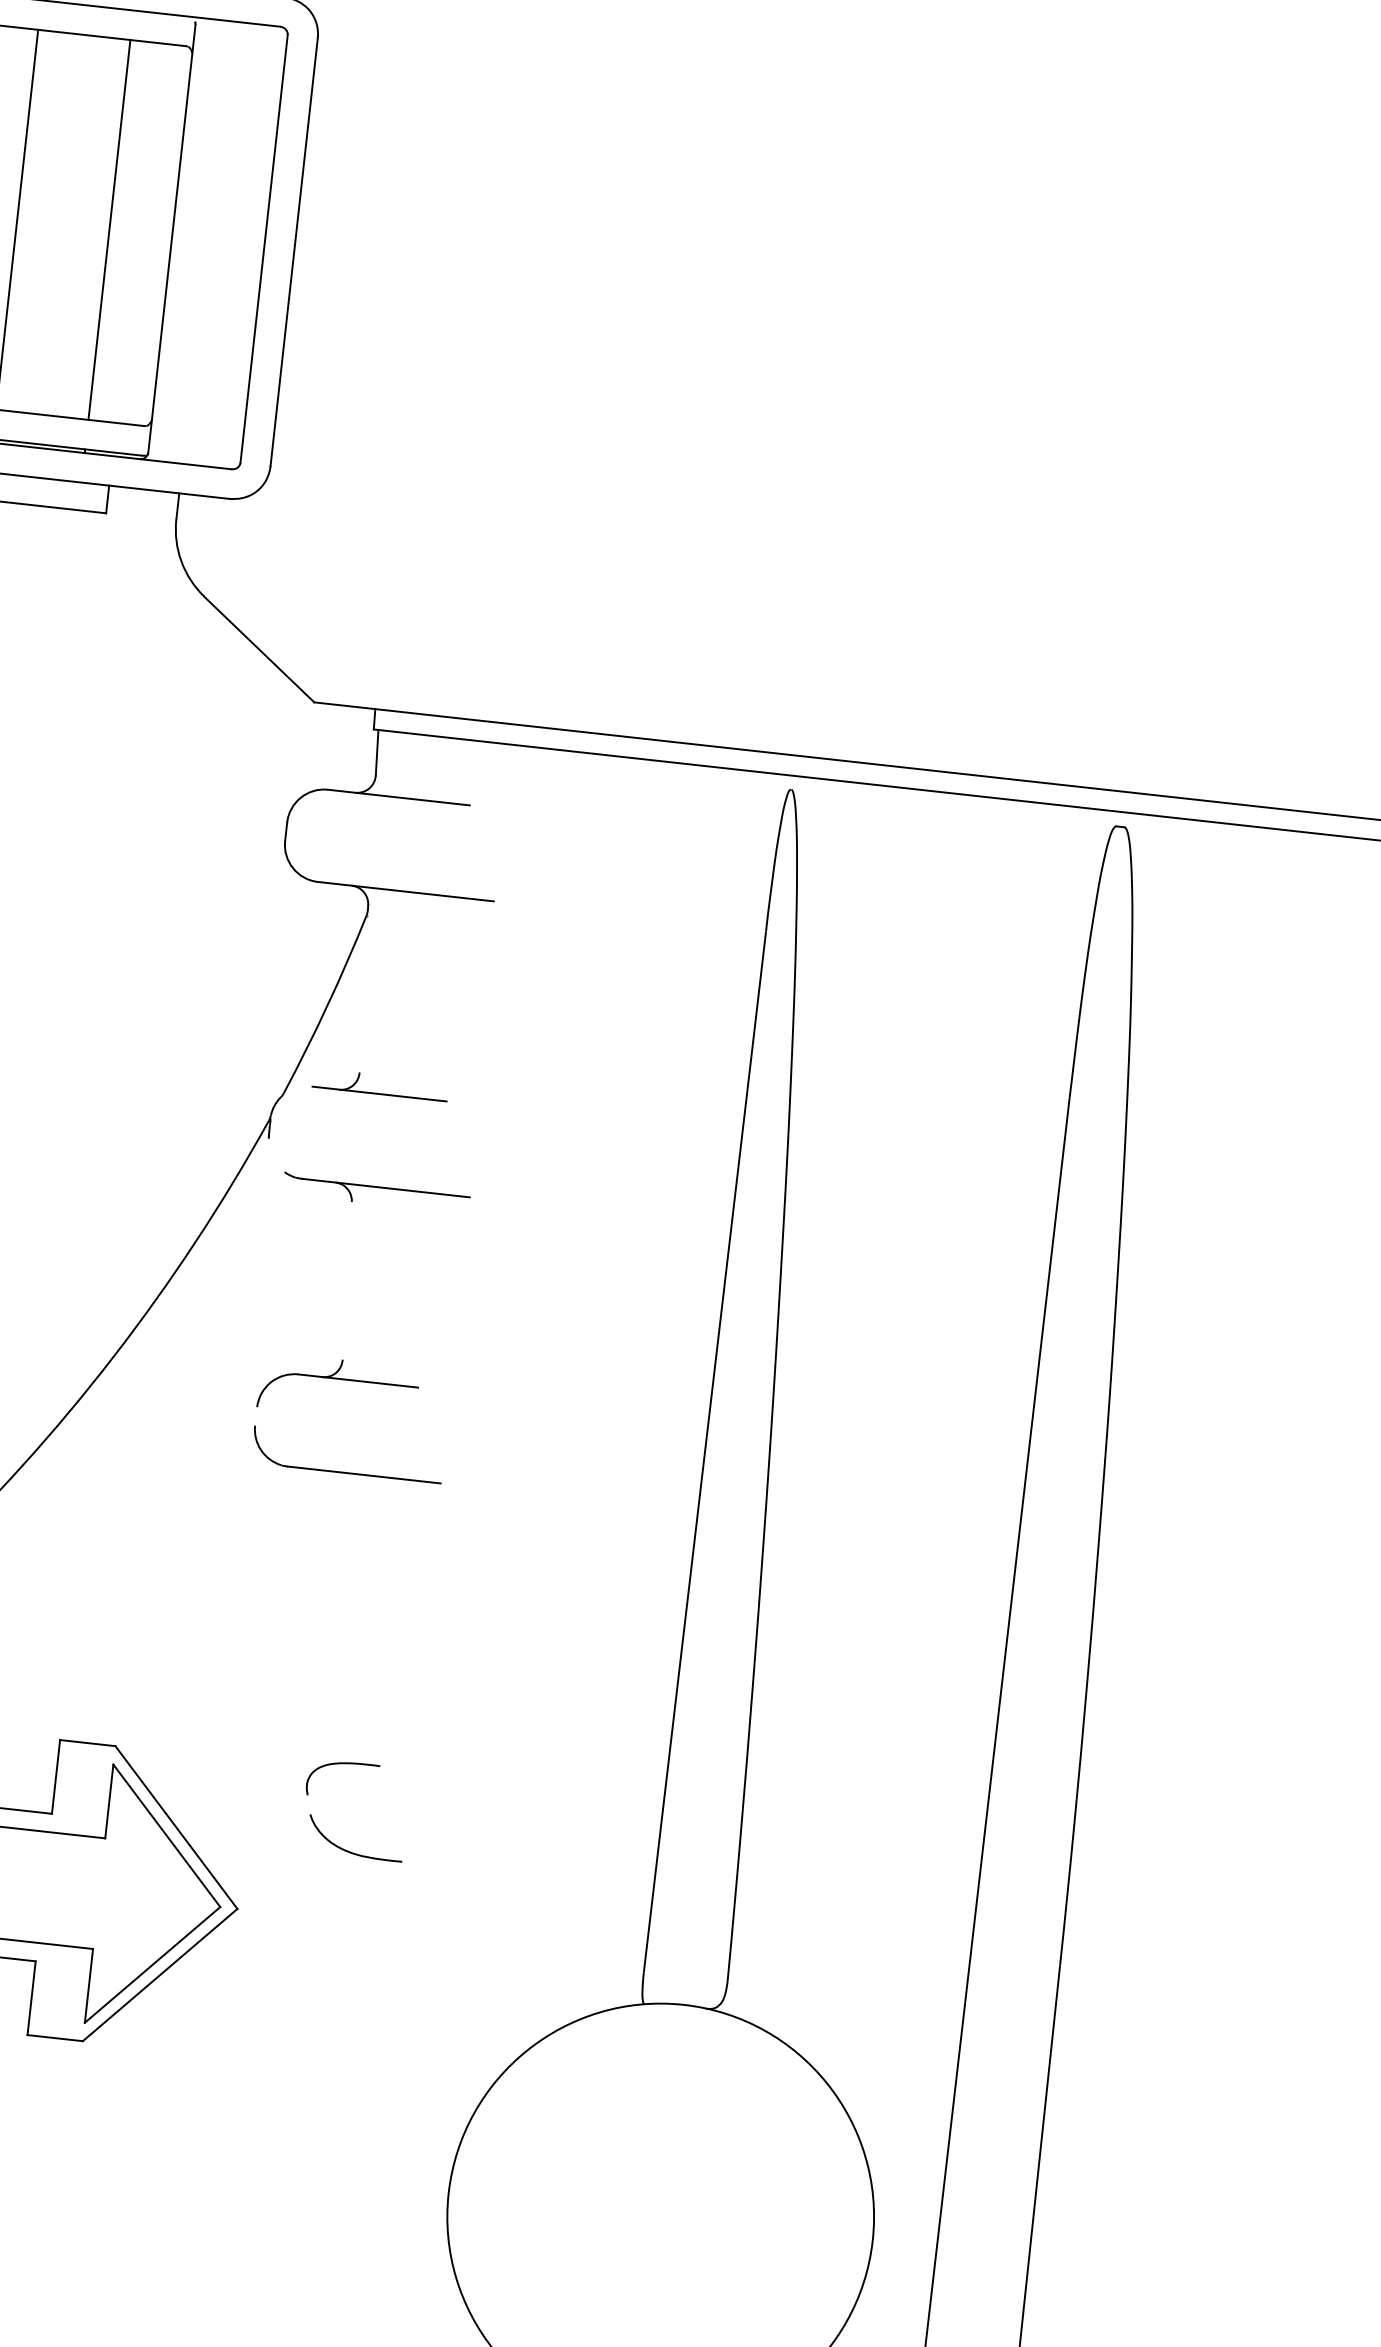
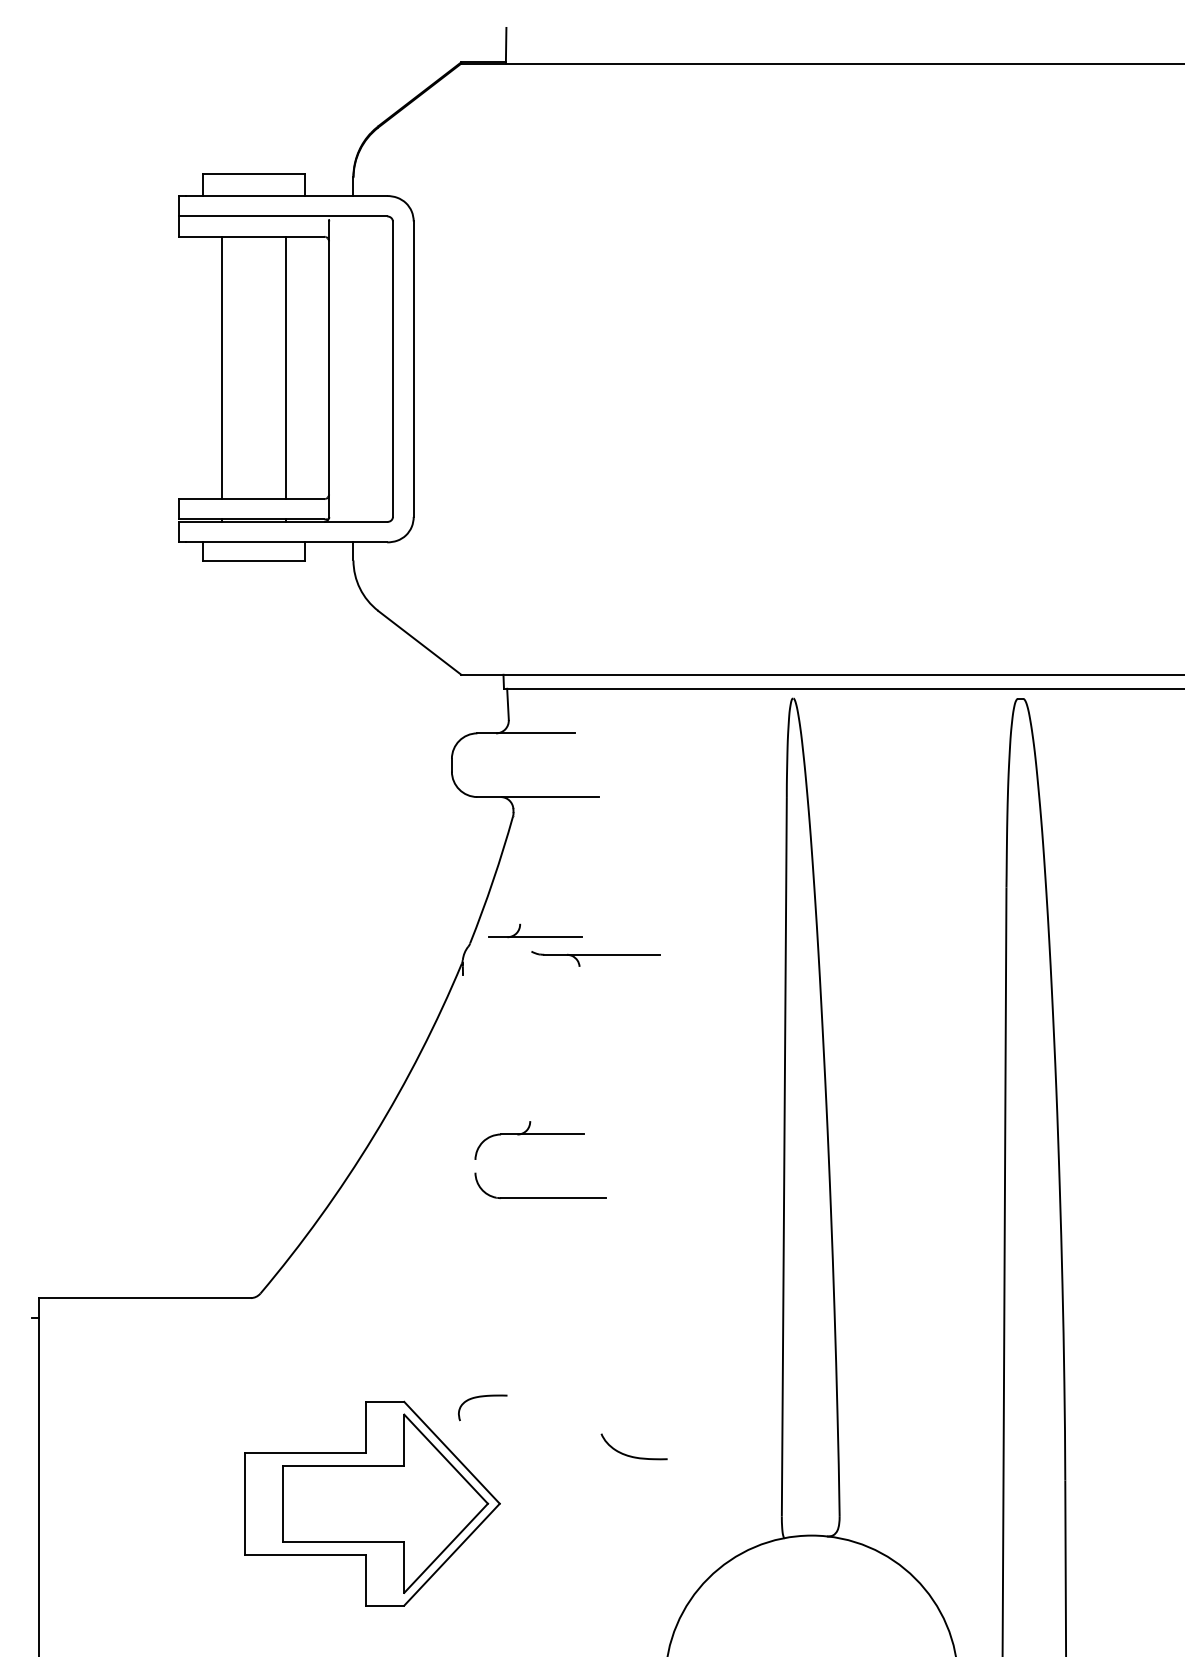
part: (376, 1192) -> (595, 958), moved
curve: (343, 1764) -> (482, 1397), moved
curve: (350, 1850) -> (631, 1455), moved

